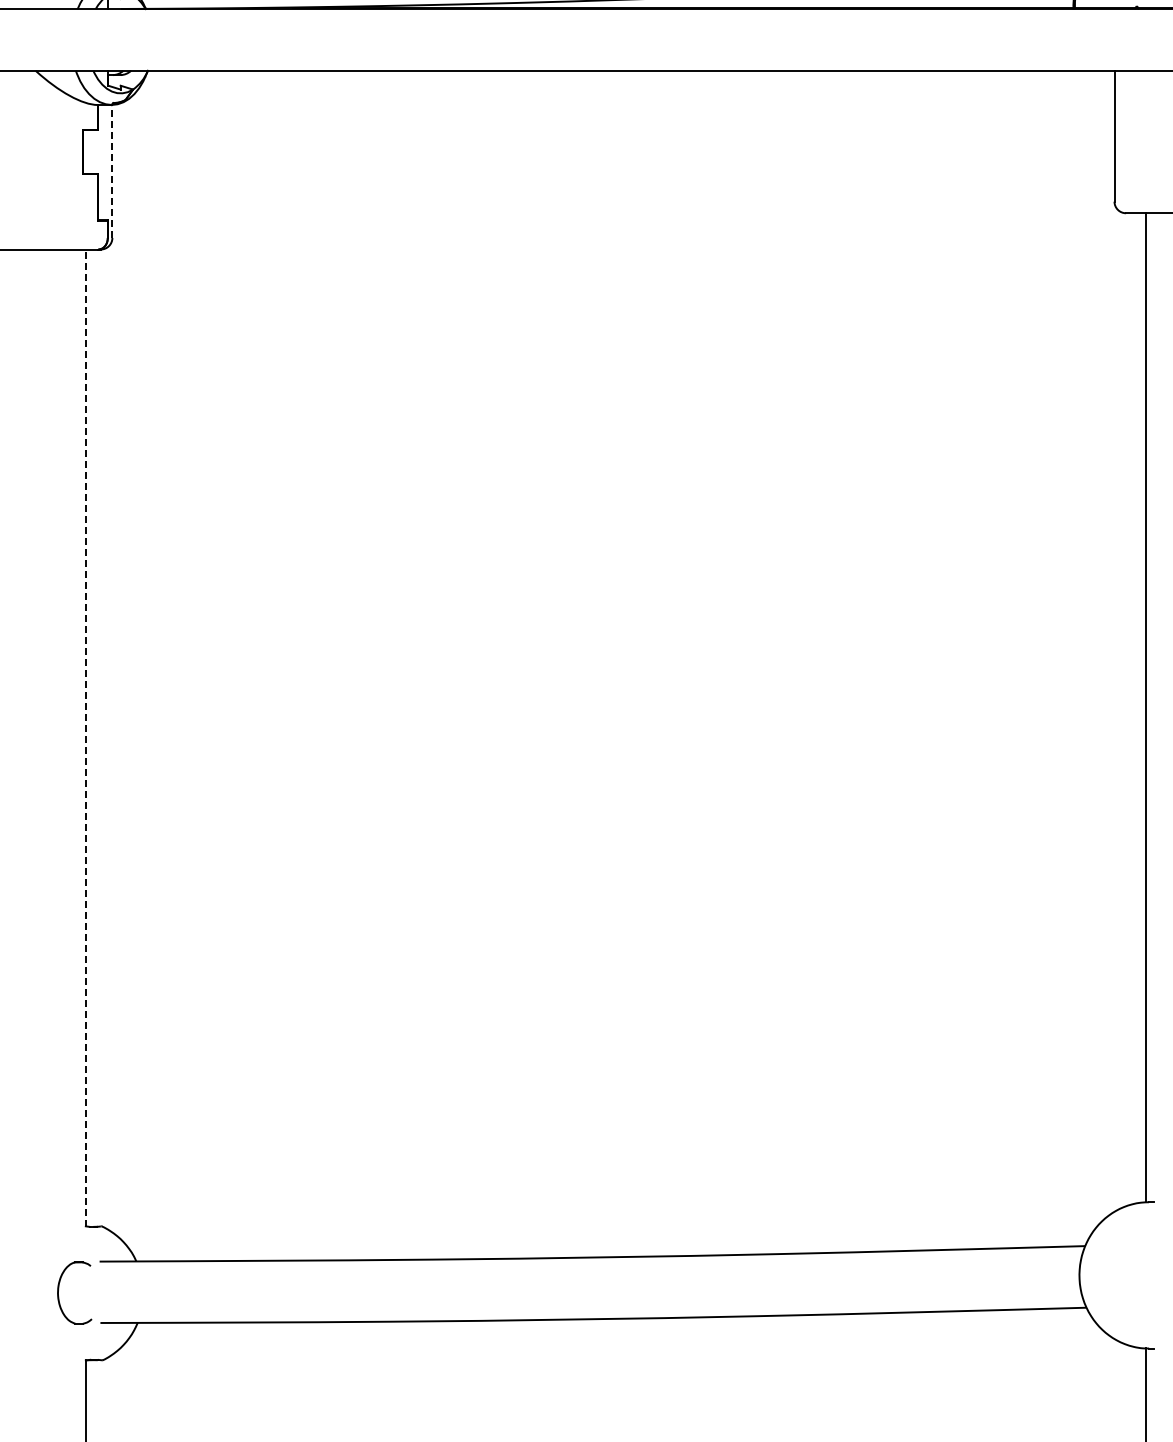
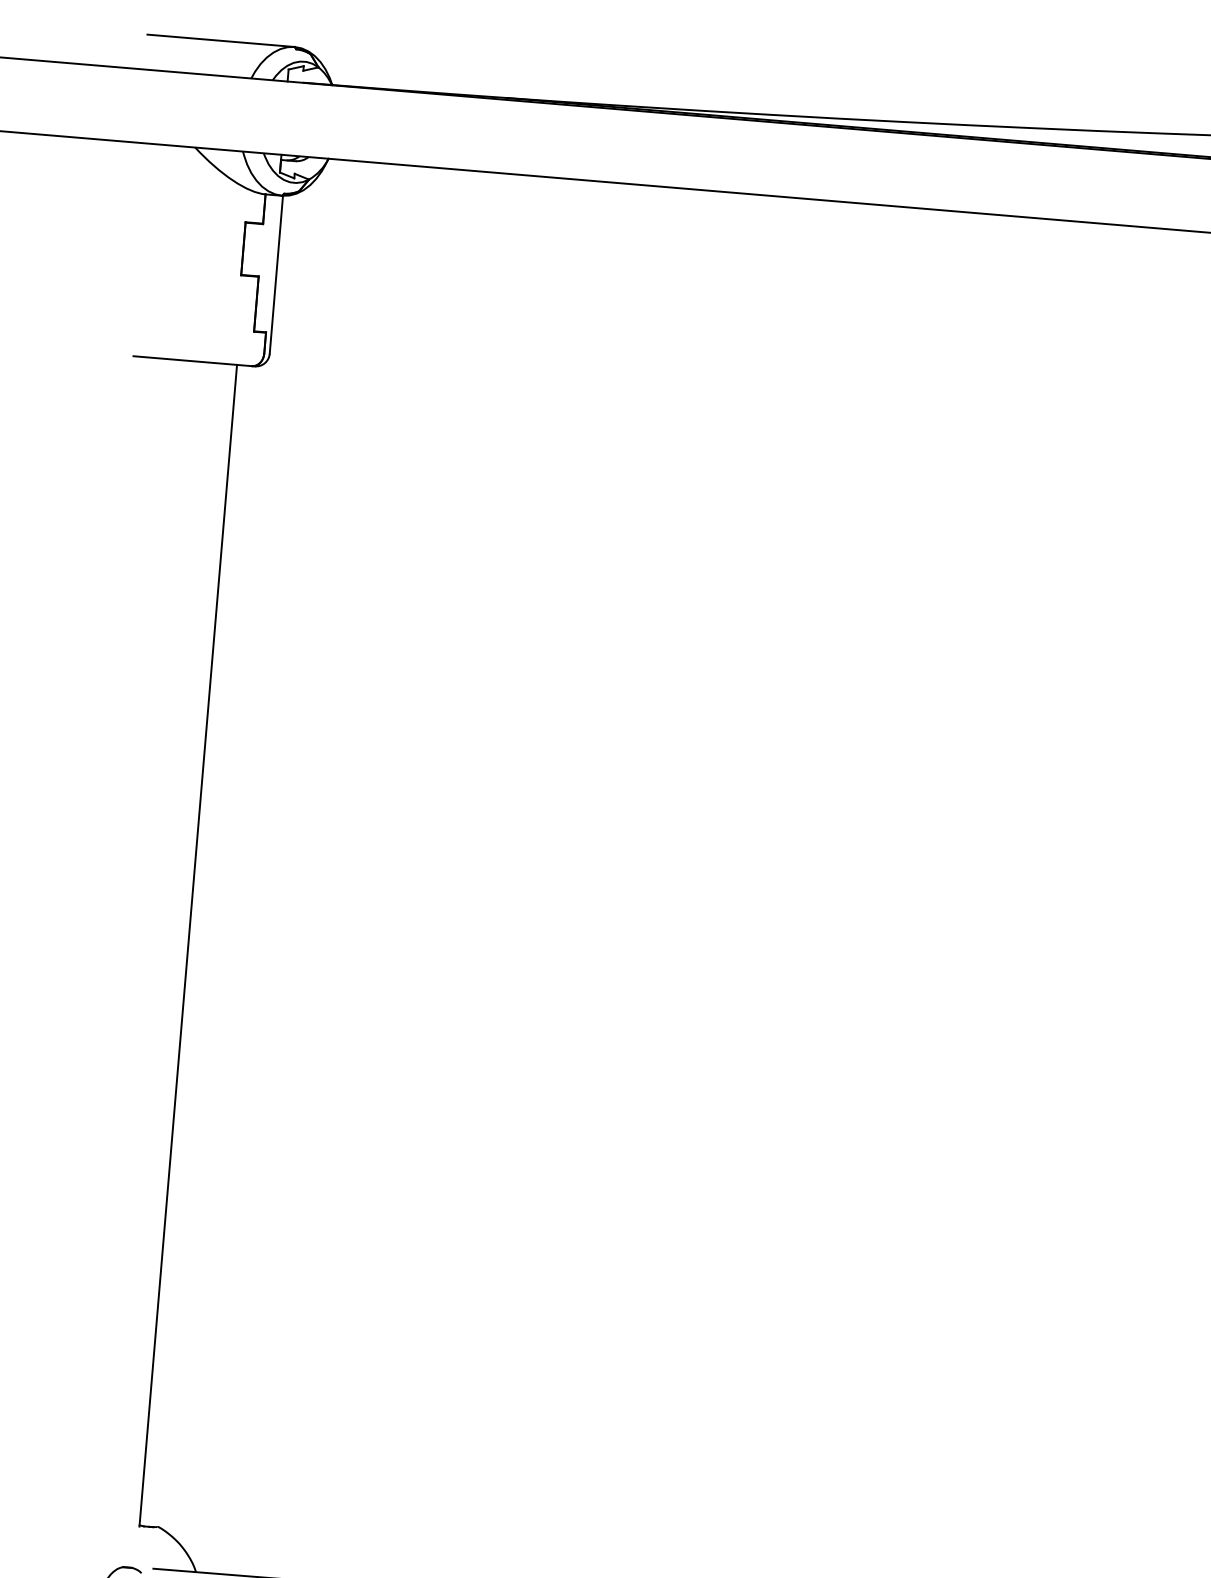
line: (112, 171) -> (276, 274), dashed -> solid
line: (85, 738) -> (187, 945), dashed -> solid

